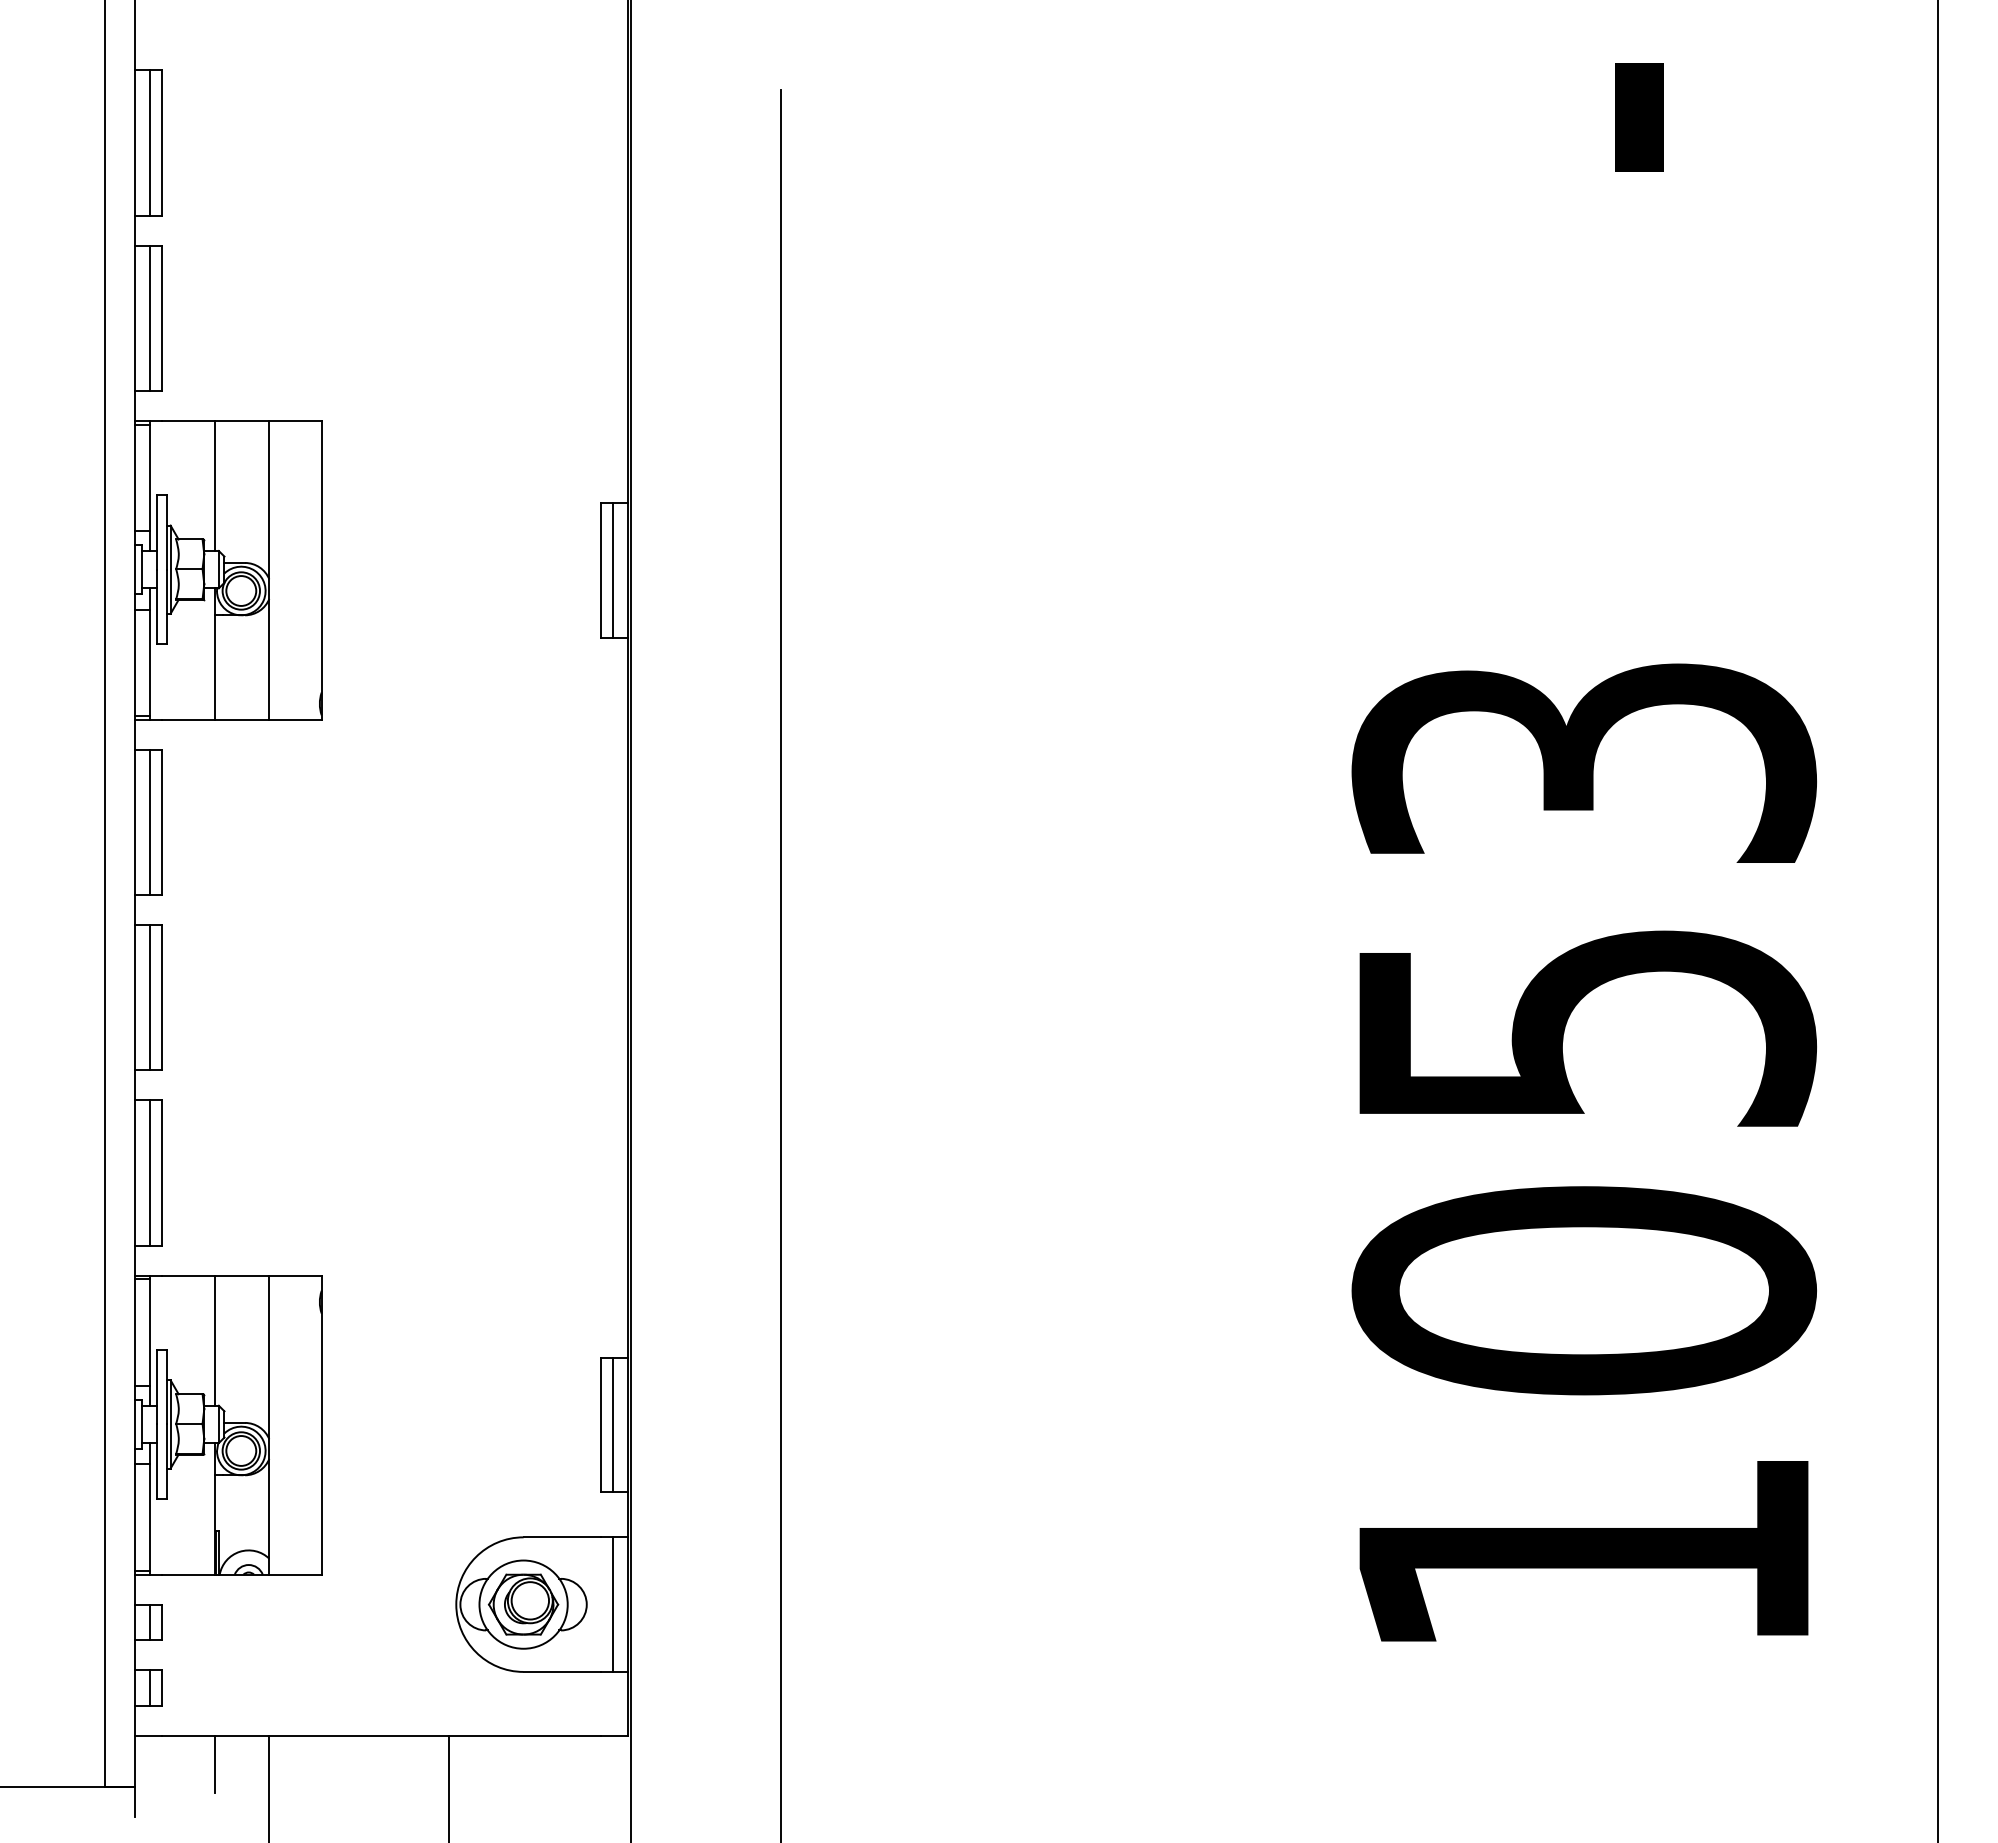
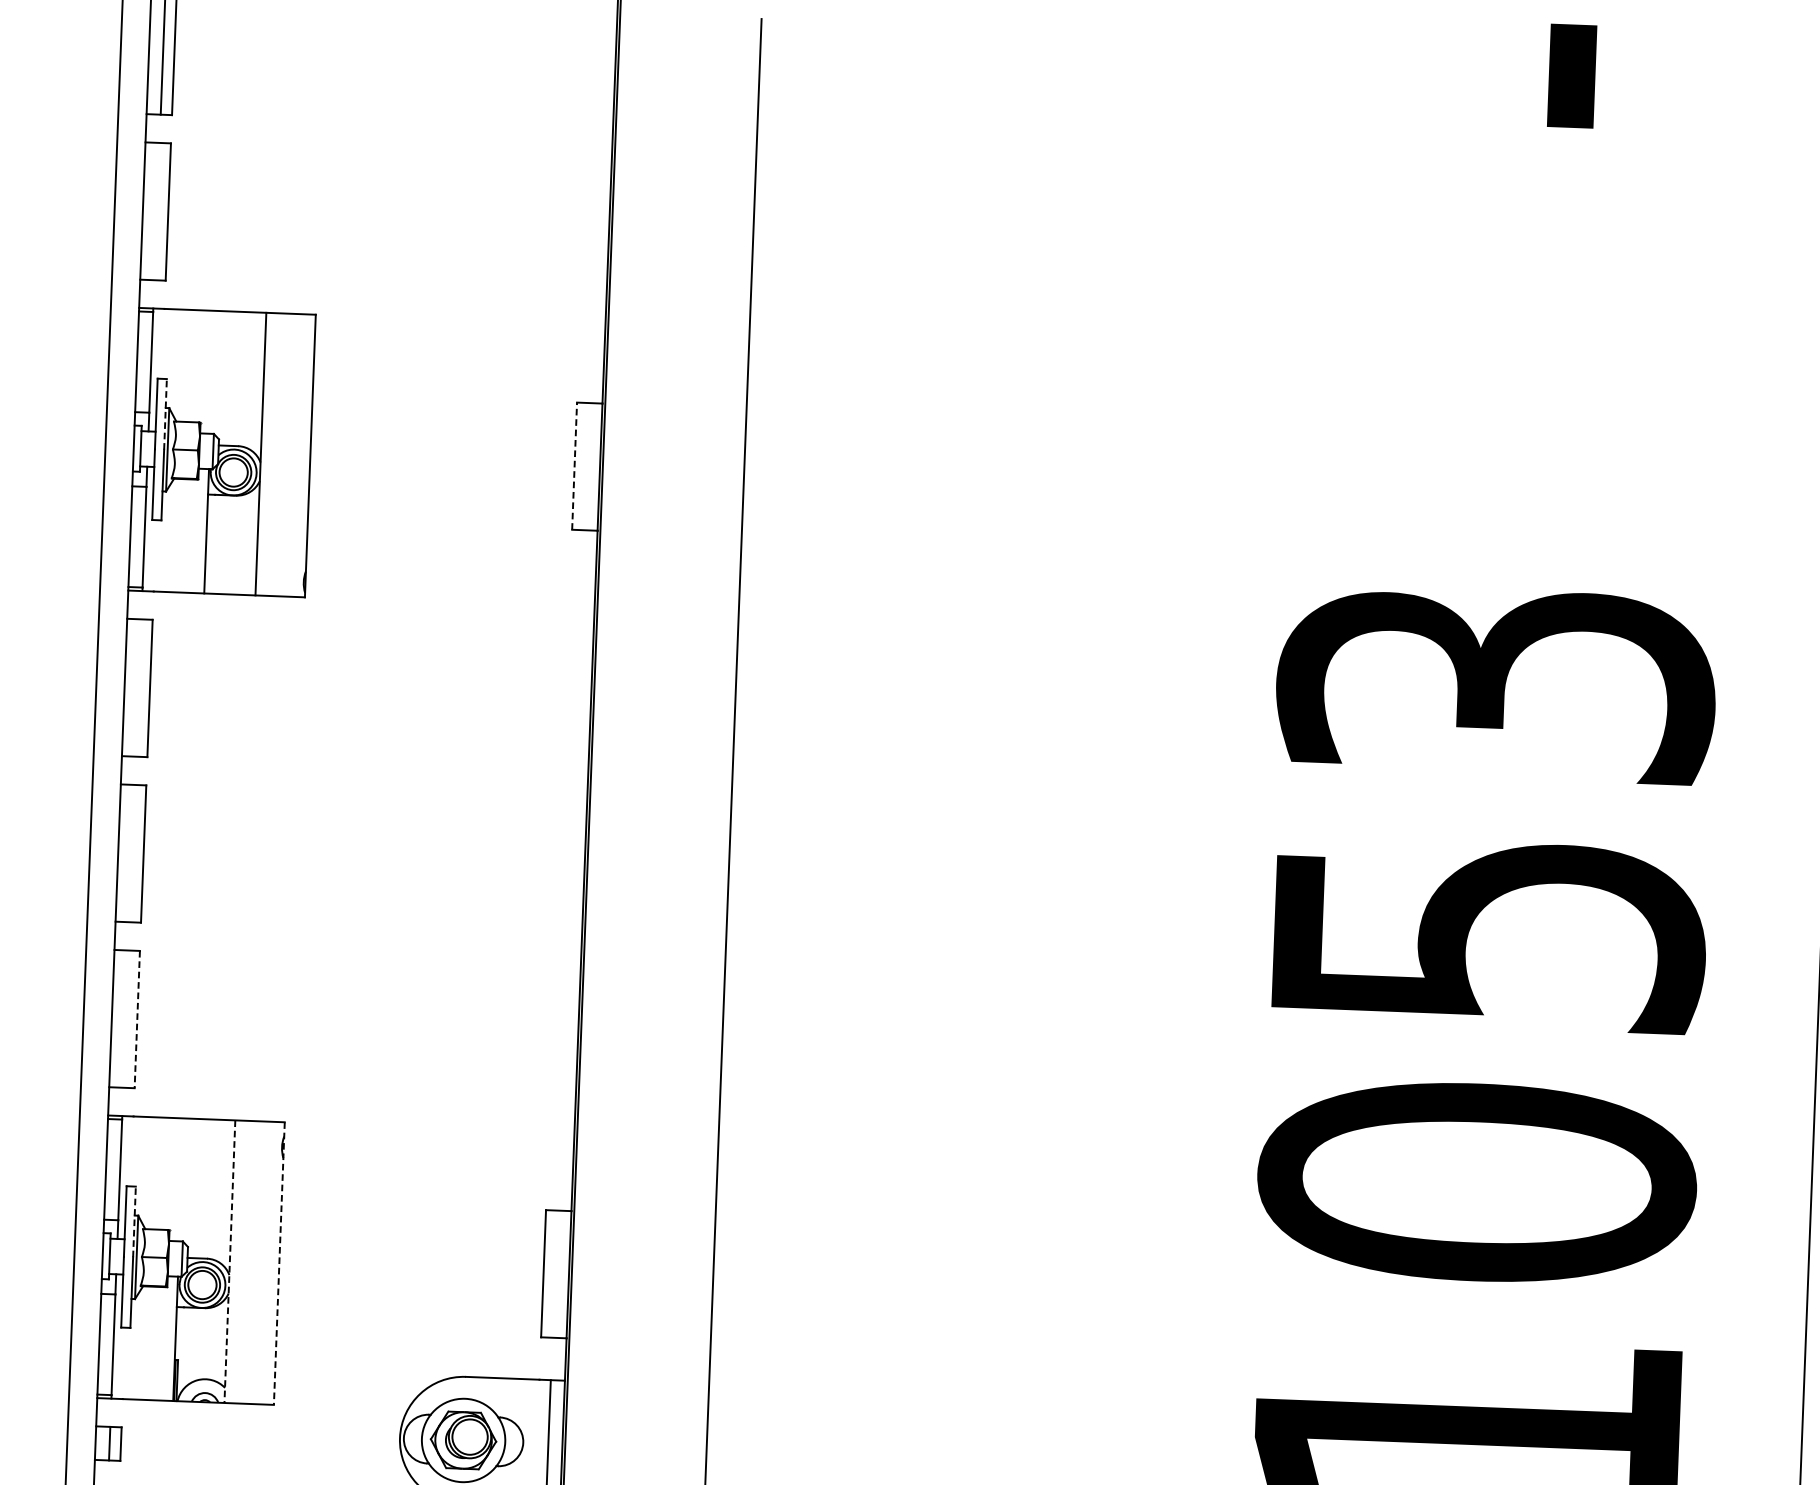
line: (149, 317) -> (156, 210), removed
line: (215, 485) -> (213, 371), removed
line: (166, 531) -> (165, 413), solid -> dashed
line: (601, 569) -> (574, 465), solid -> dashed
line: (613, 570) -> (586, 466), removed
line: (149, 822) -> (138, 687), removed
line: (149, 997) -> (132, 853), removed
line: (149, 1172) -> (125, 1018), removed
line: (161, 1173) -> (137, 1019), solid -> dashed
line: (215, 1340) -> (182, 1179), removed
line: (166, 1386) -> (134, 1221), solid -> dashed
line: (613, 1424) -> (555, 1273), removed
line: (269, 1425) -> (230, 1262), solid -> dashed
line: (321, 1425) -> (279, 1263), solid -> dashed

